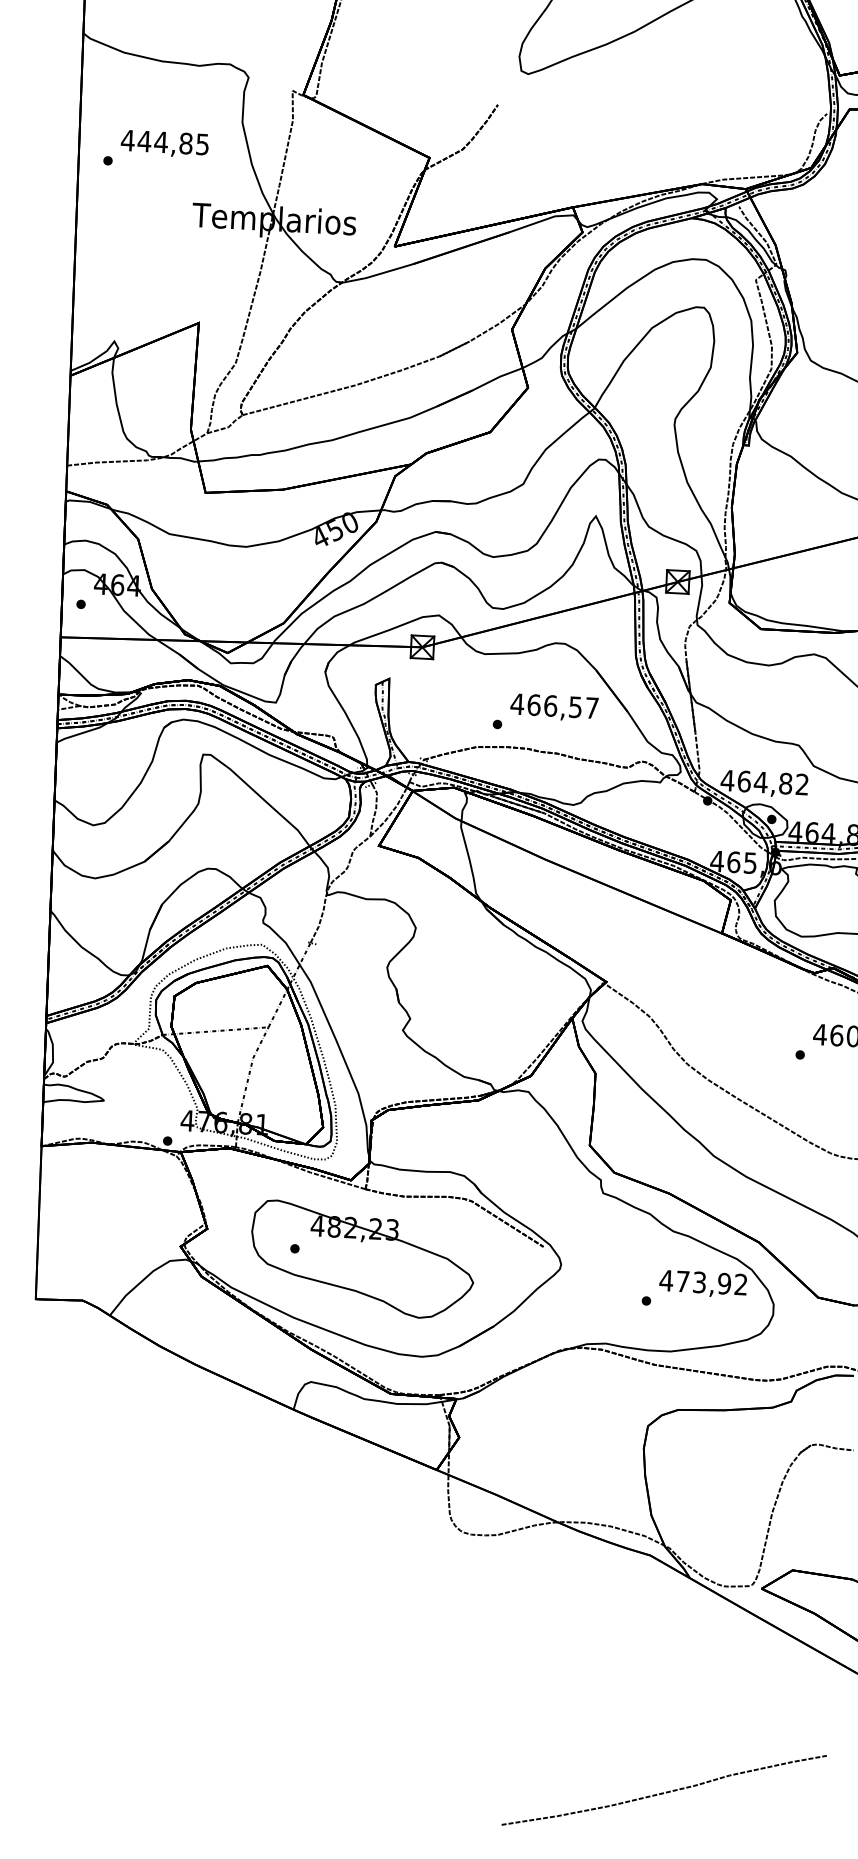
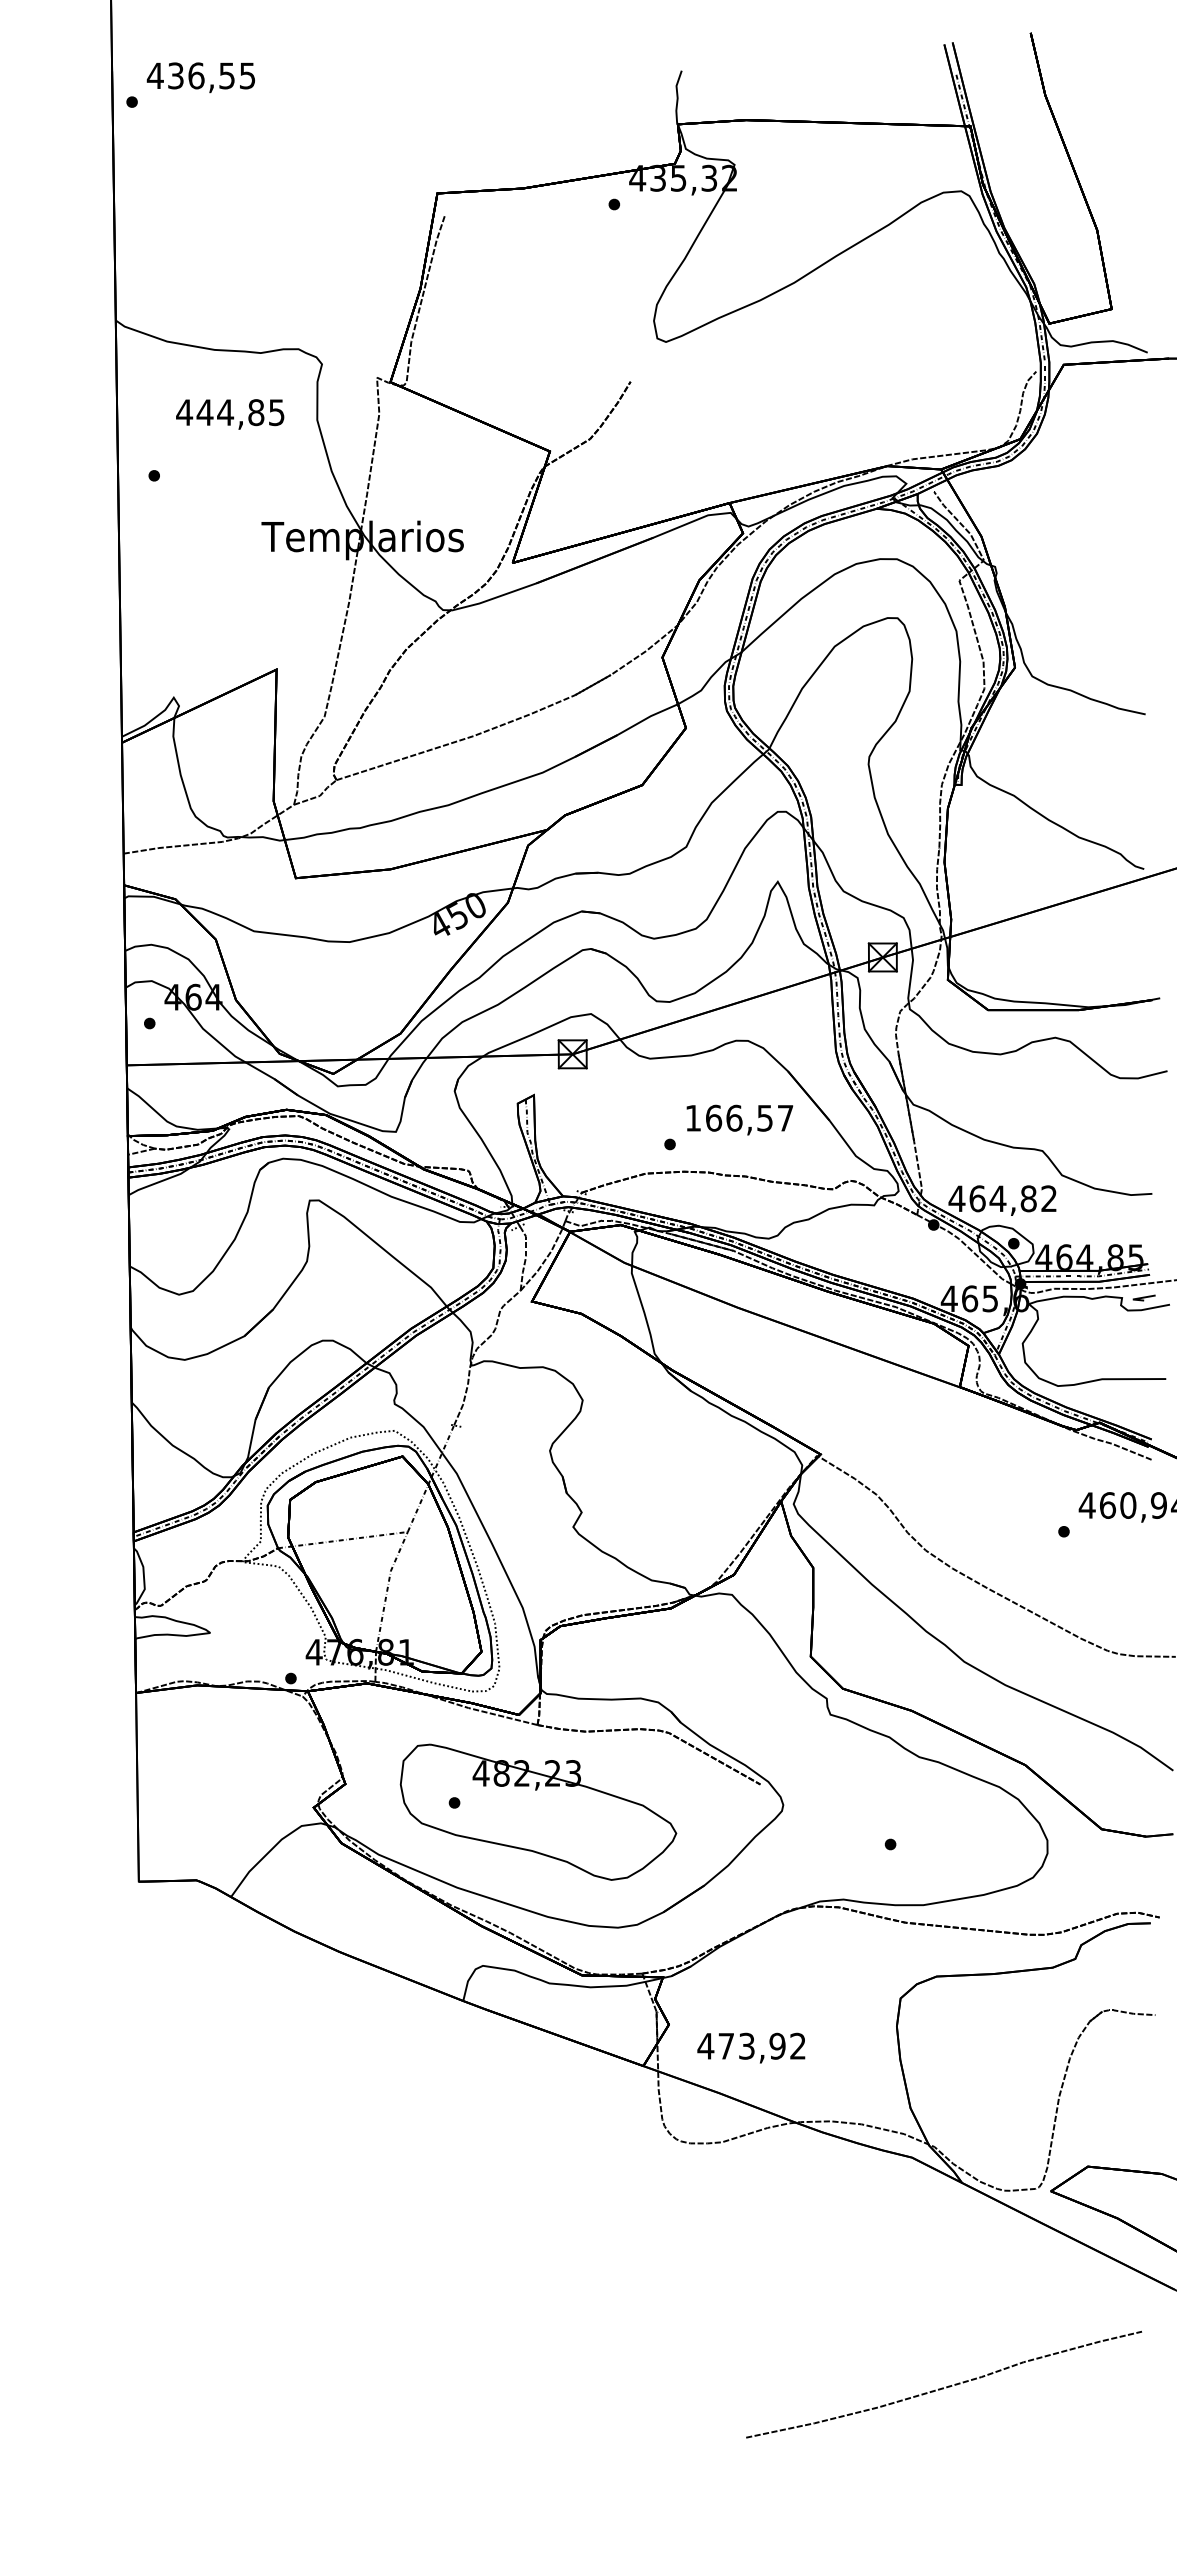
text: (165, 144) -> (230, 414), moved
text: (516, 704) -> (692, 1118), 466,57 -> 166,57
text: (703, 1283) -> (751, 2047), moved
curve: (666, 1791) -> (946, 2386), moved

